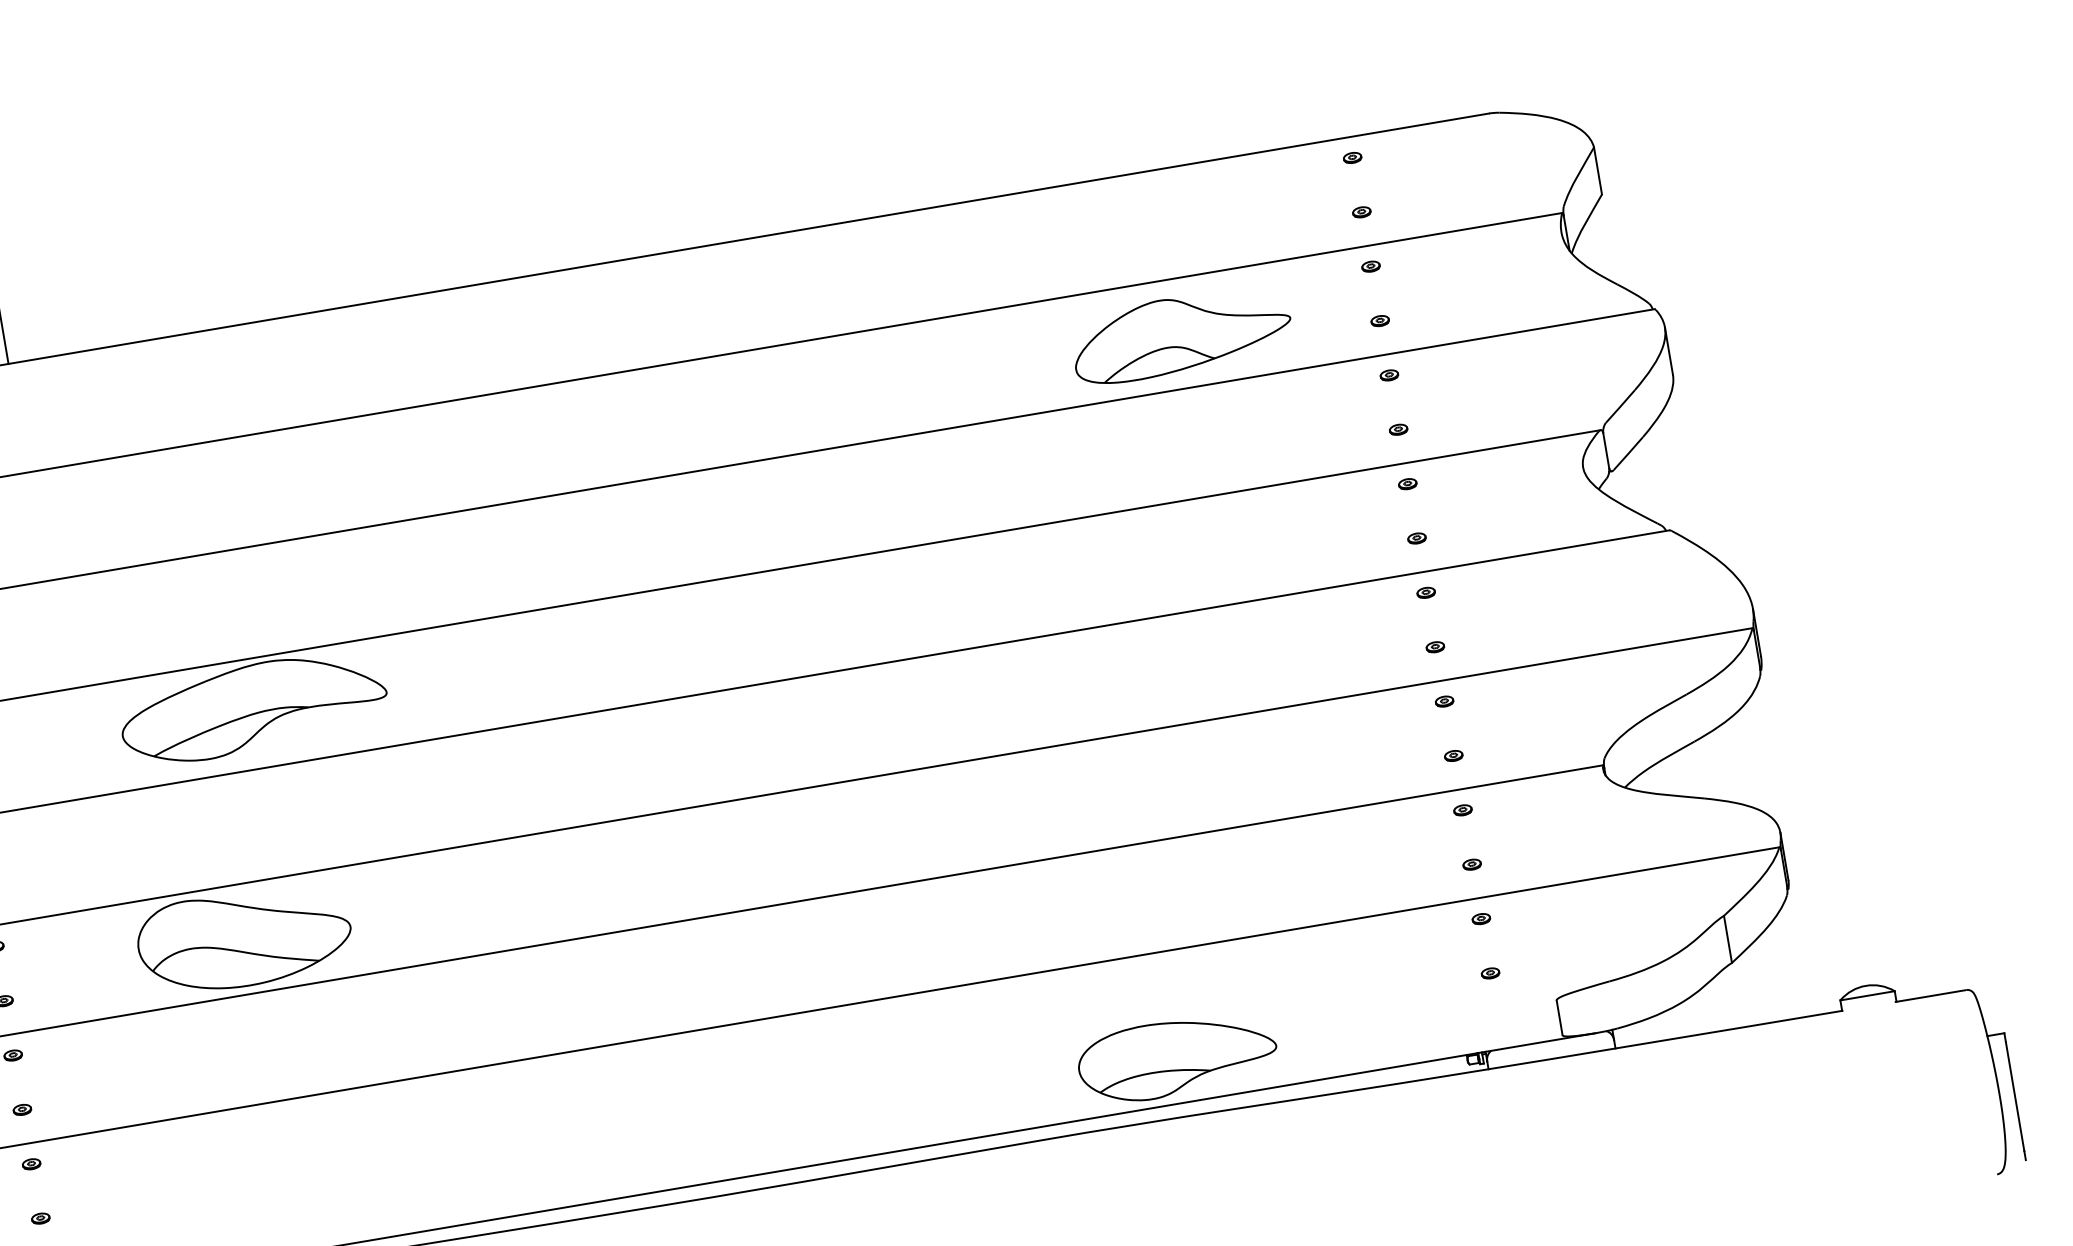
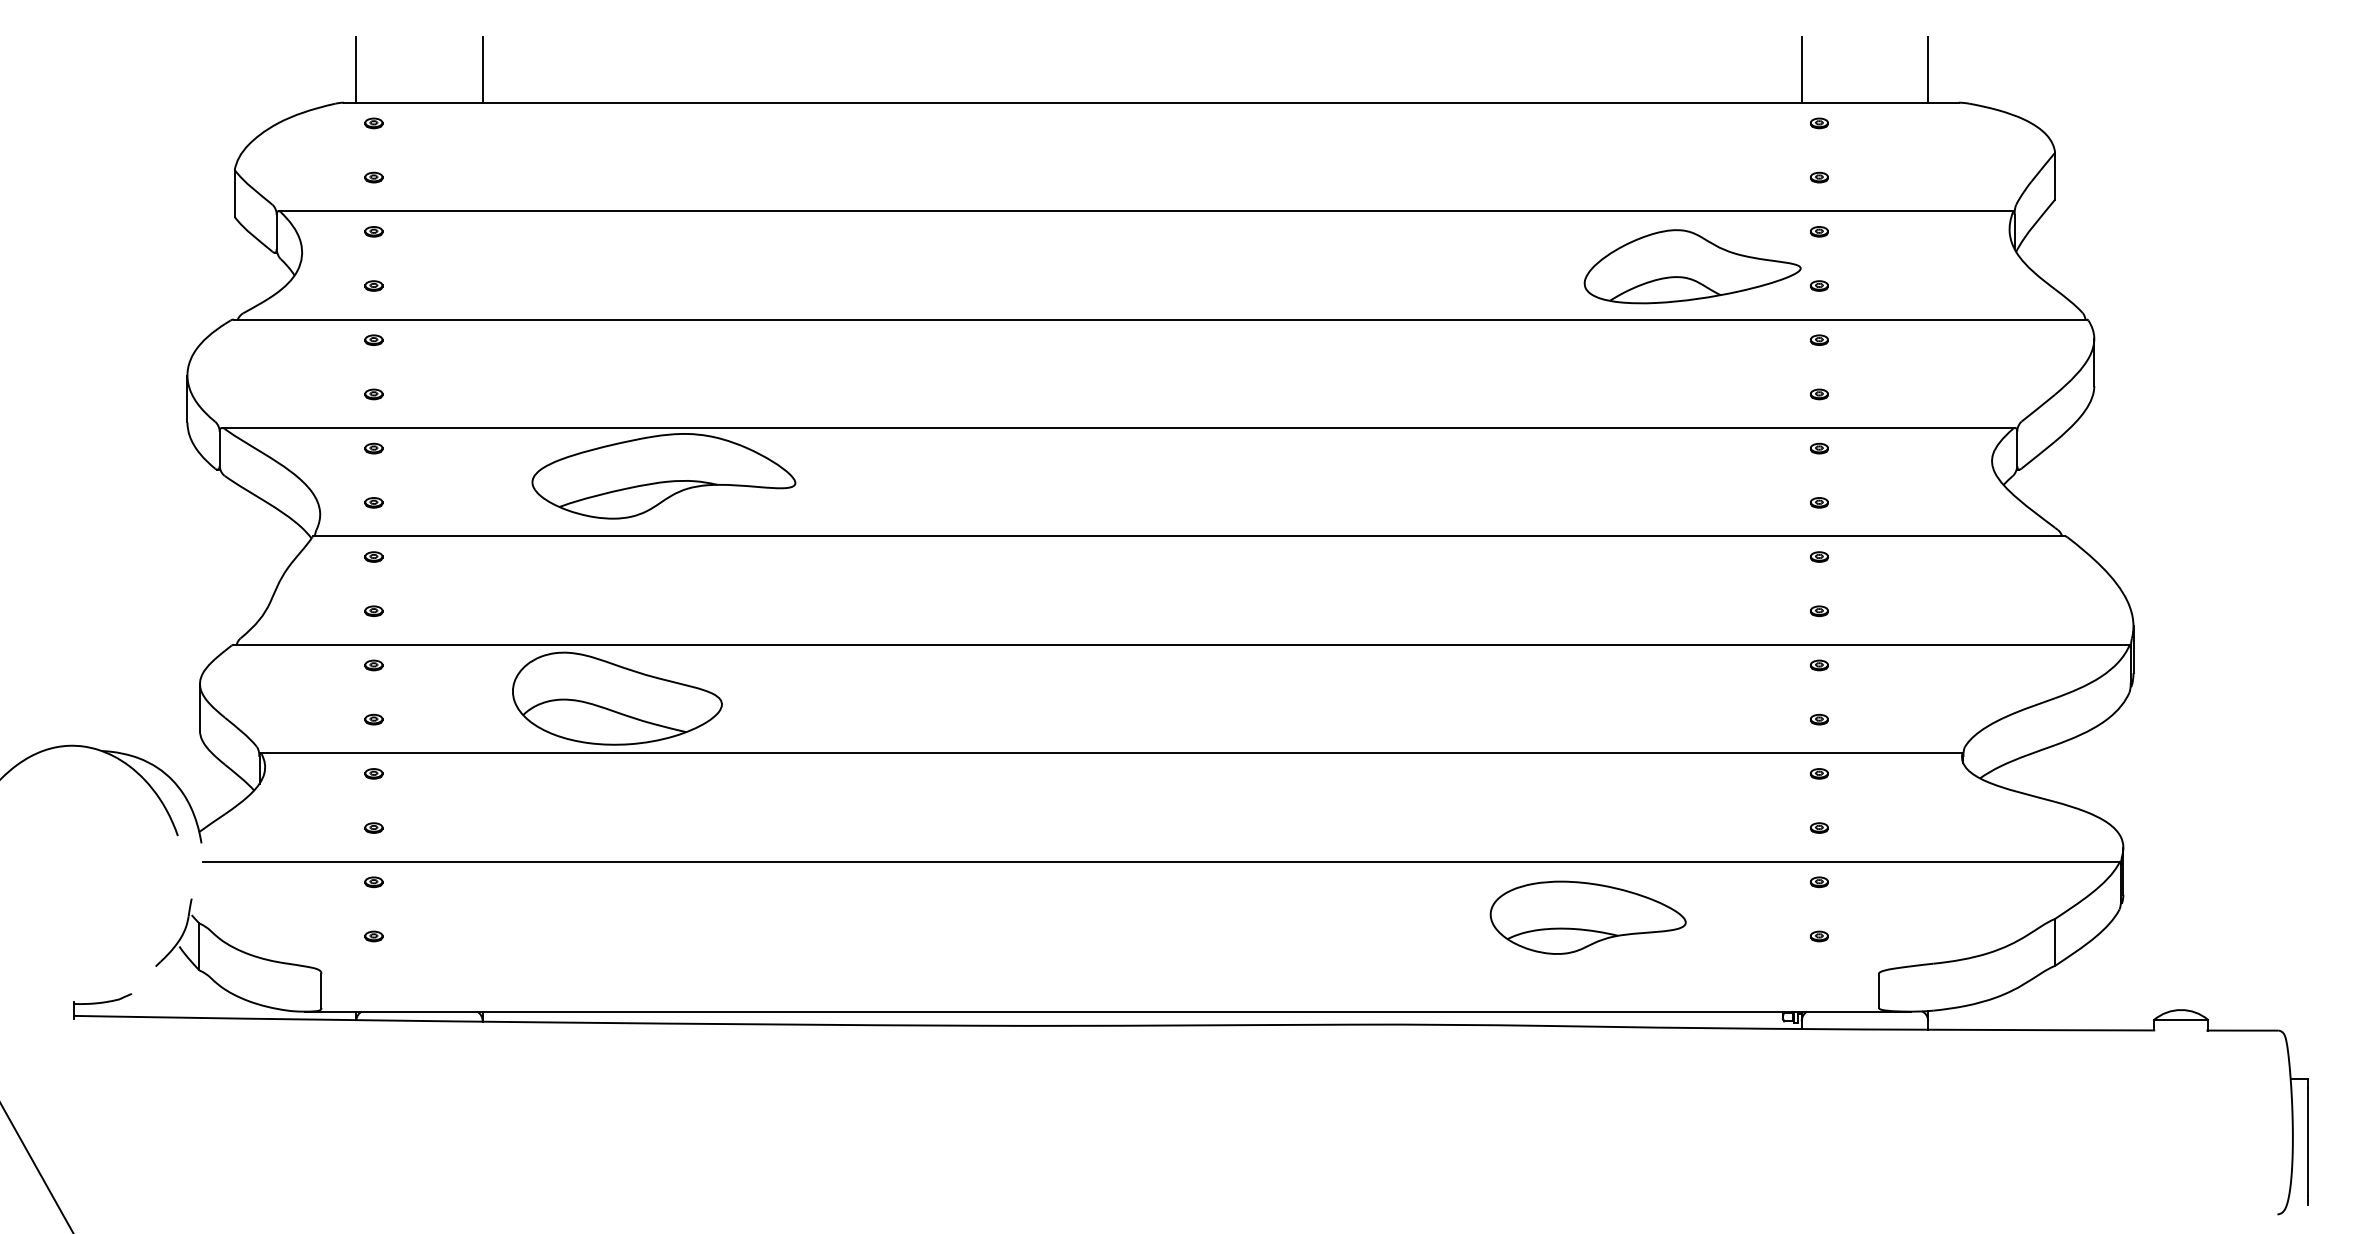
line: (1452, 85) -> (1928, 69), added
line: (1325, 106) -> (1801, 69), added
part: (1181, 334) -> (1692, 266), moved
part: (1176, 1057) -> (1587, 917), moved

